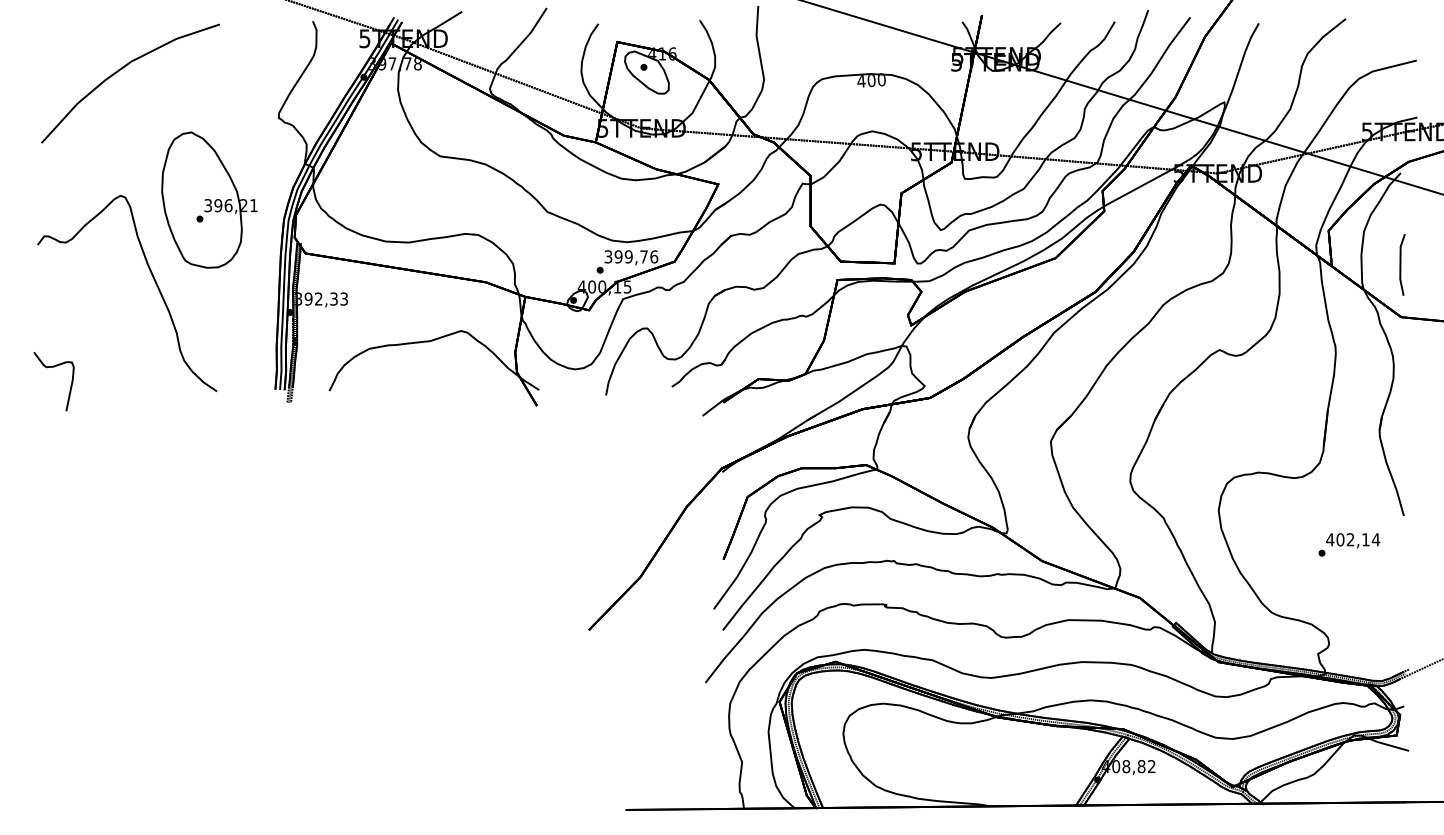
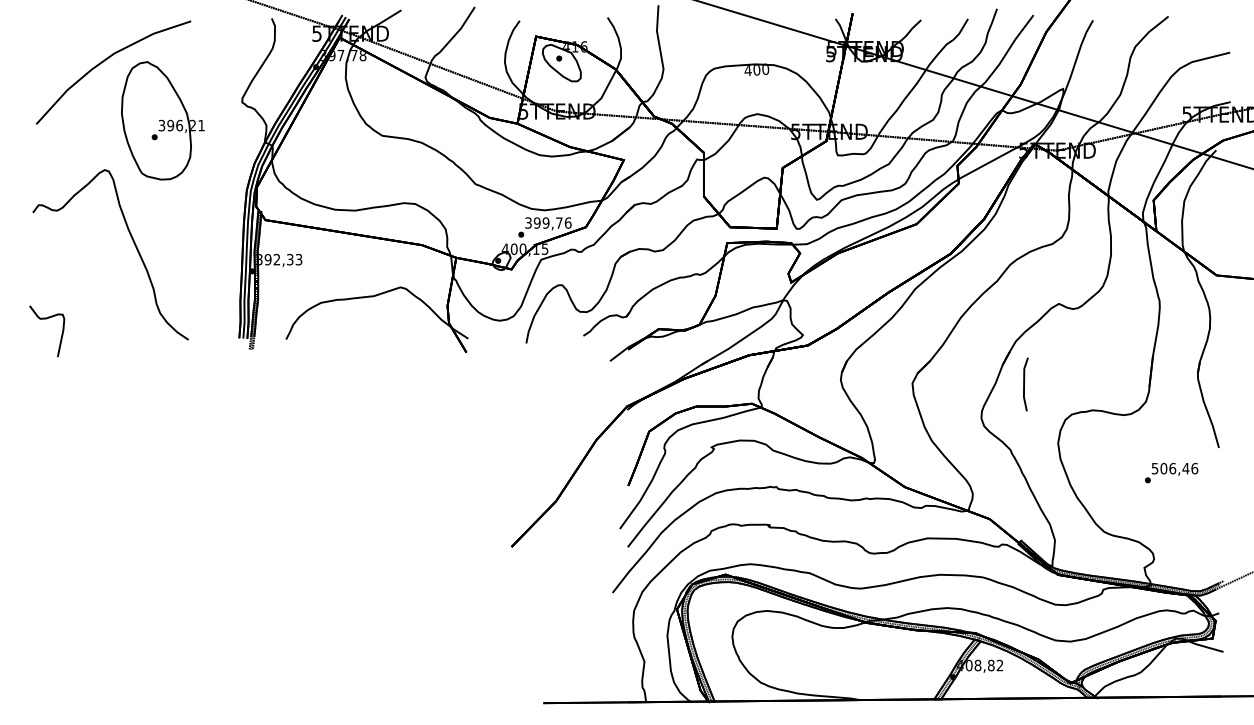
part: (209, 199) -> (163, 120), moved
part: (1402, 264) -> (1025, 384), moved
text: (1353, 539) -> (1175, 468), 402,14 -> 506,46

